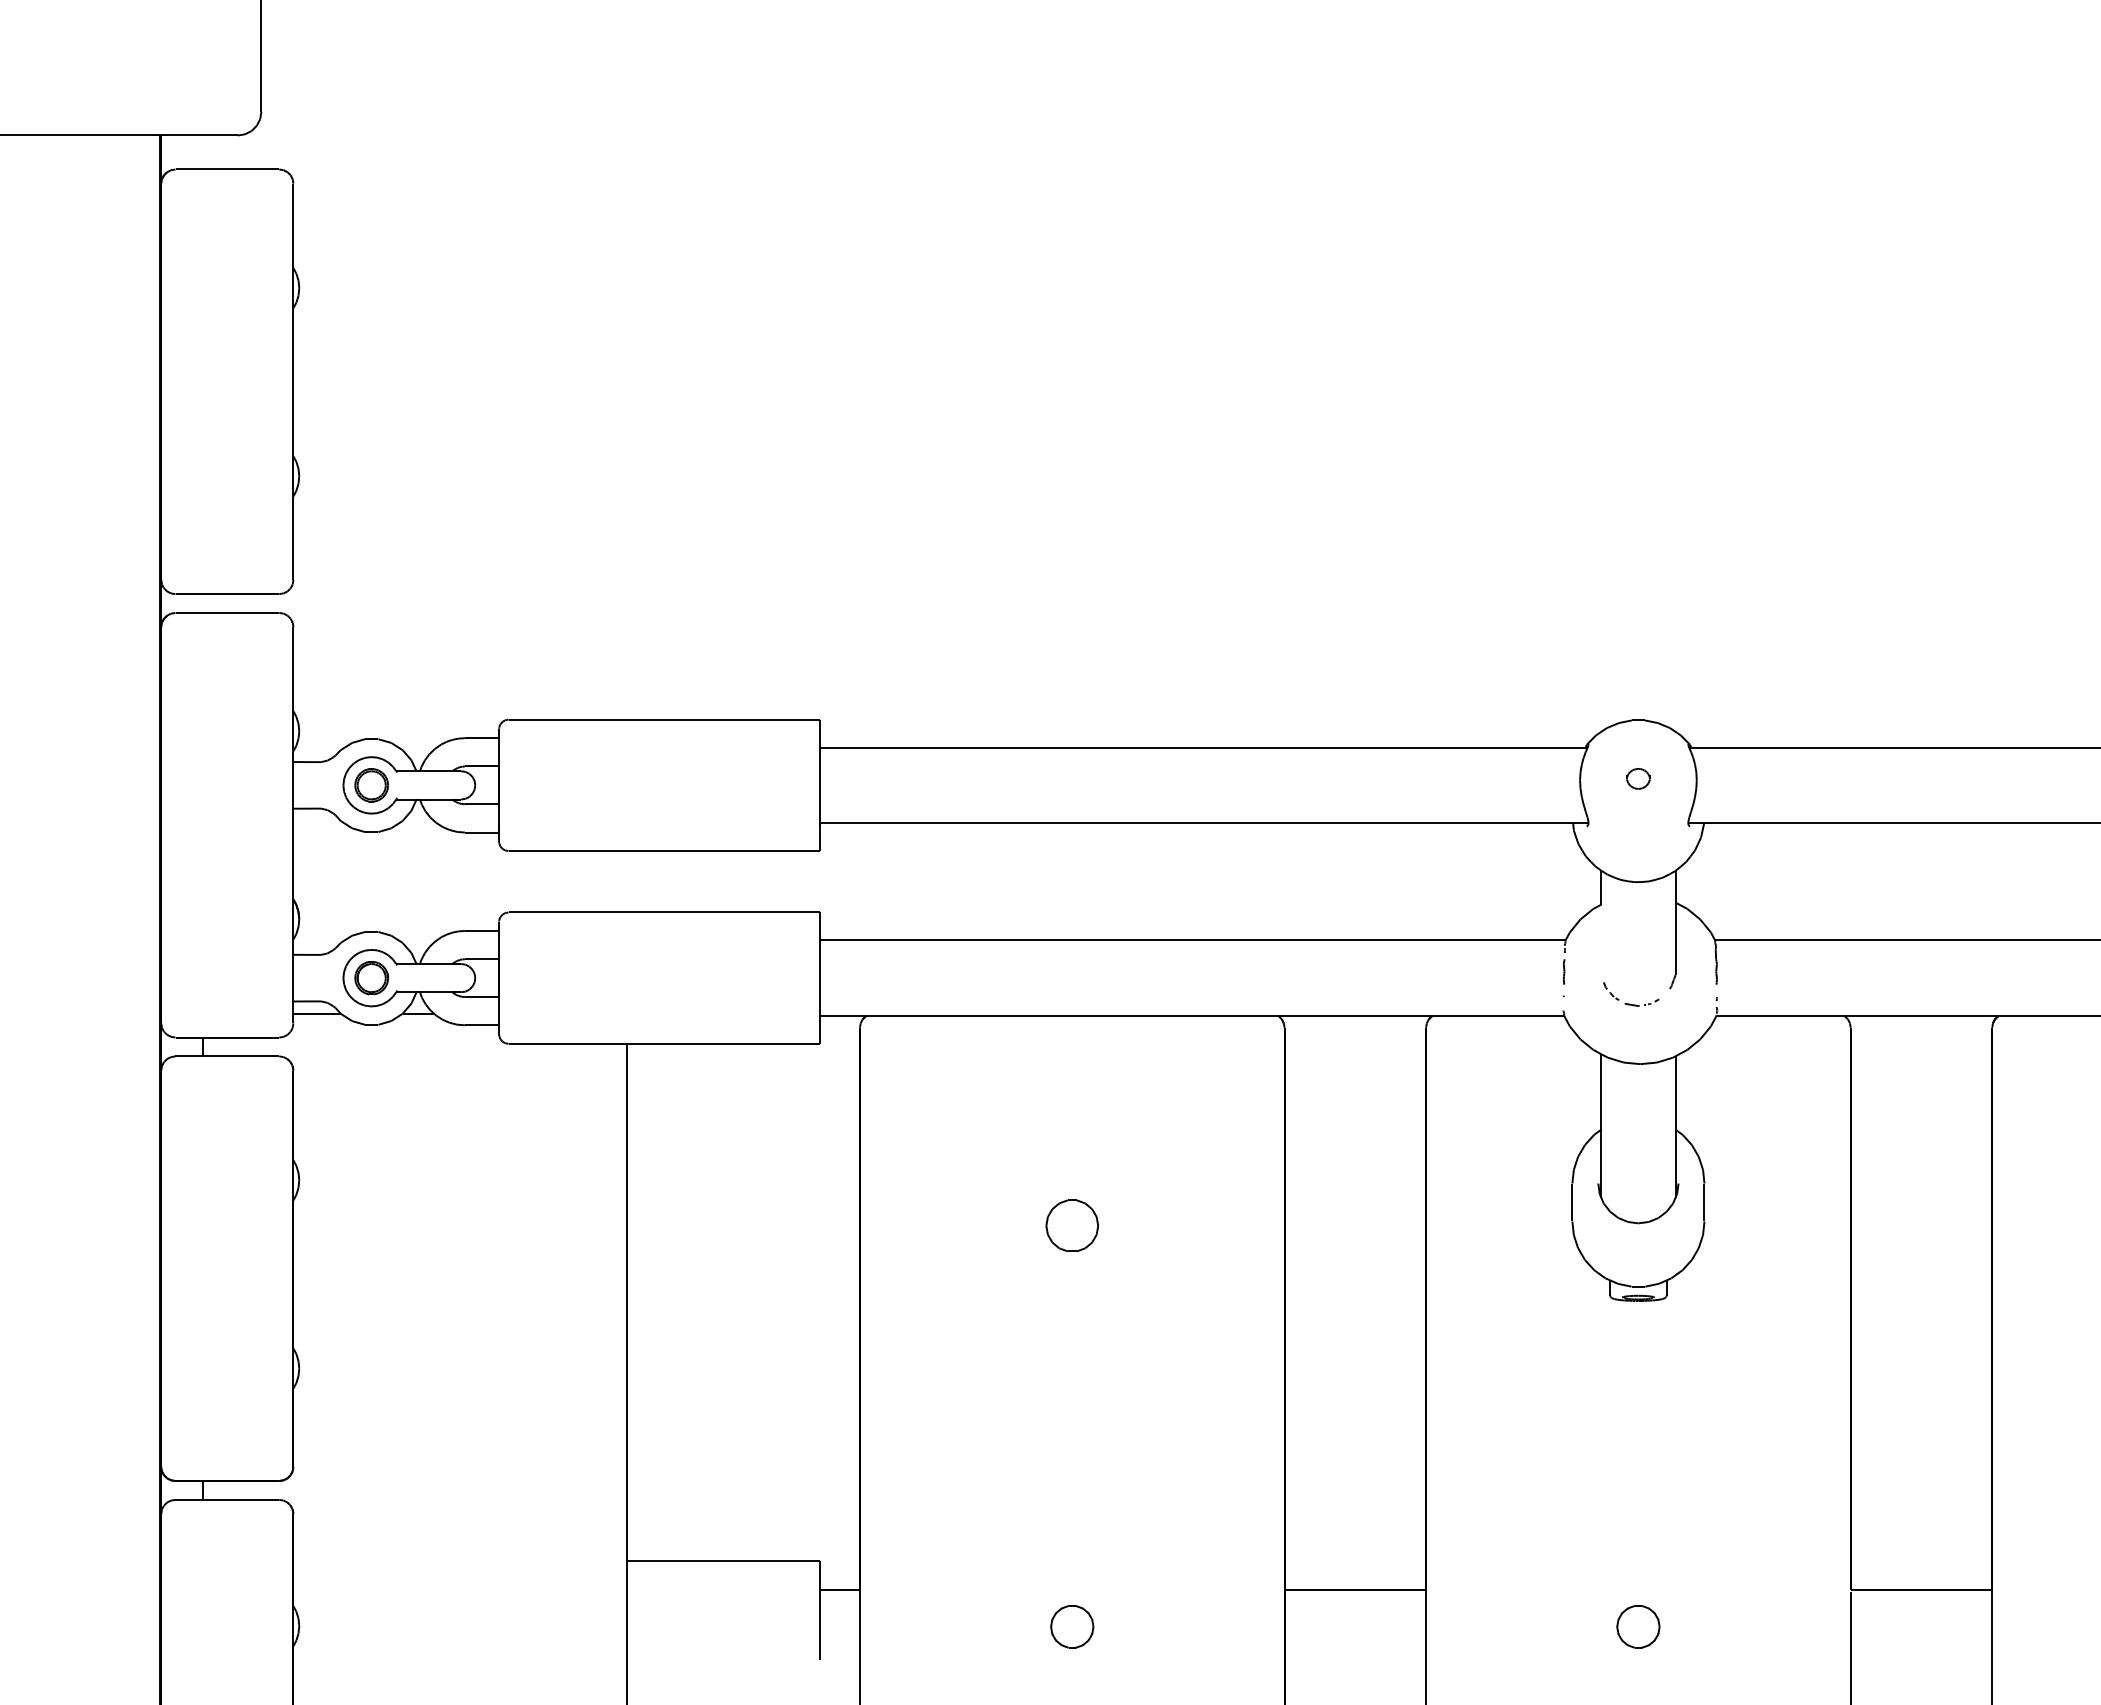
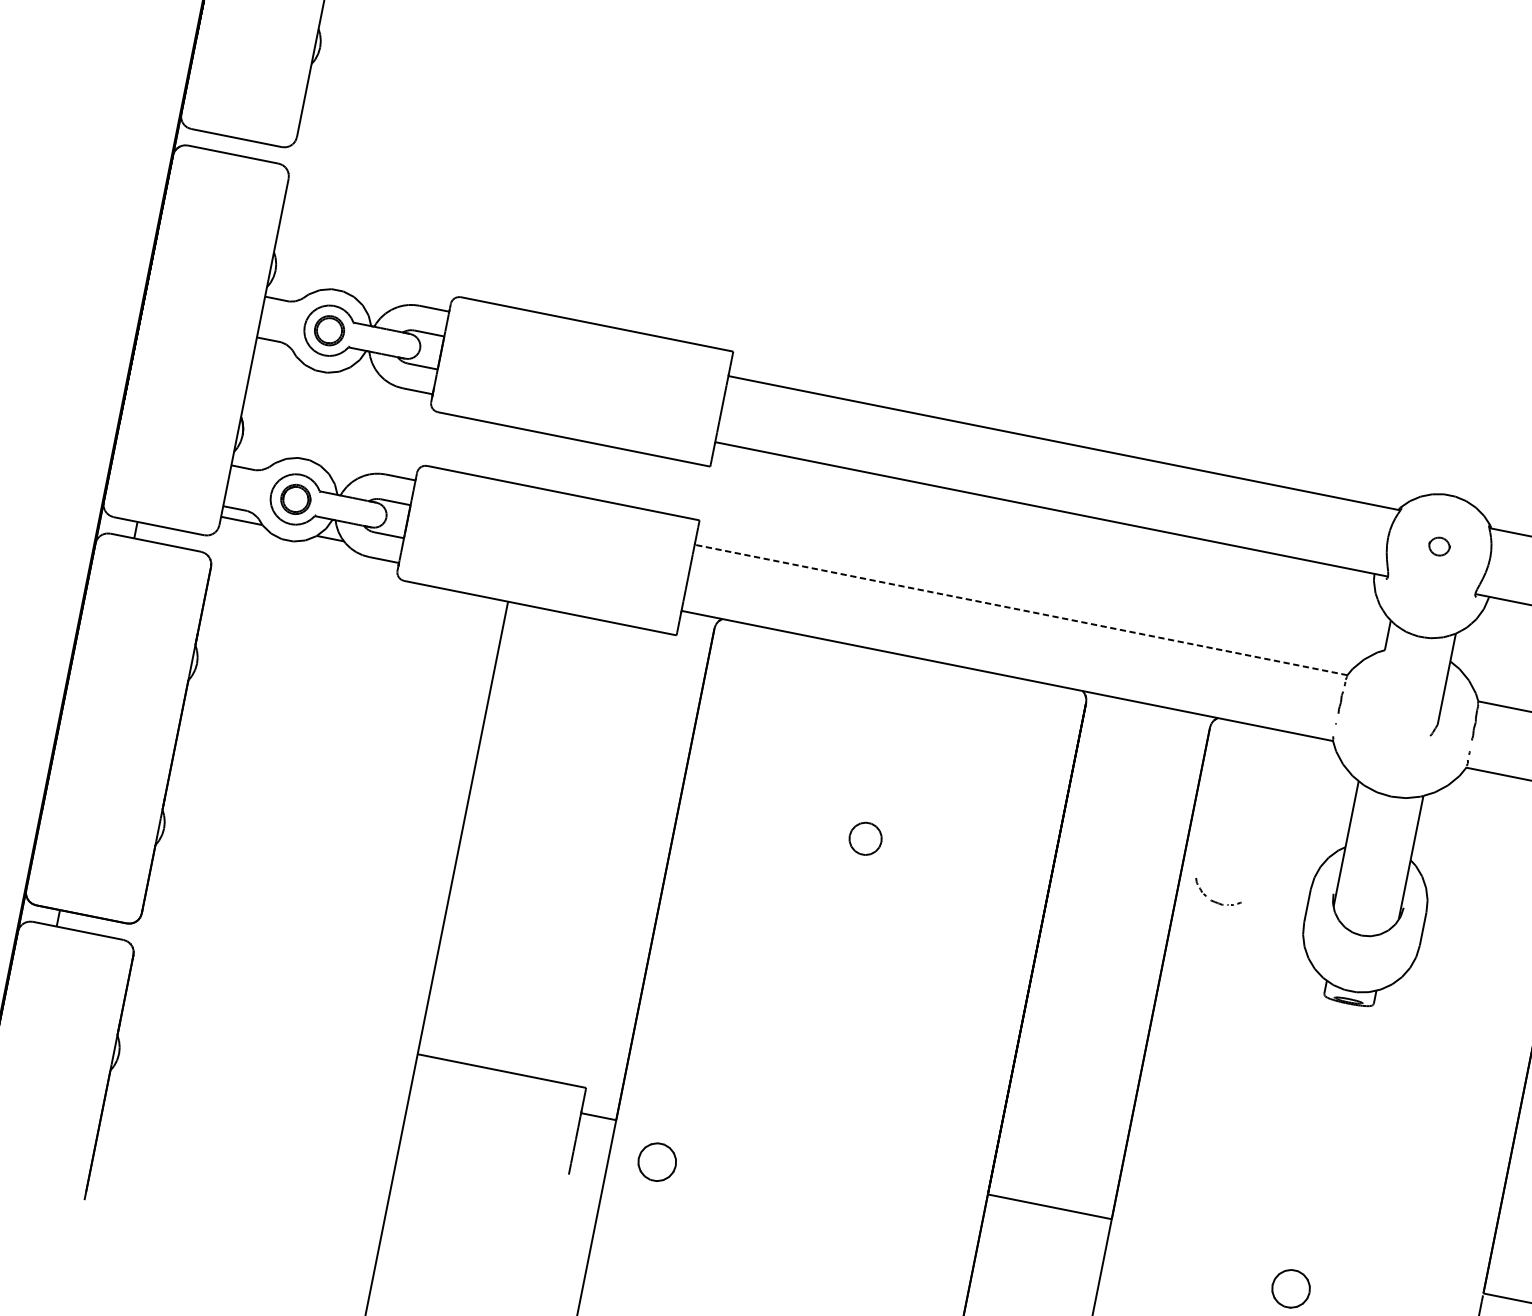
line: (1192, 940) -> (1020, 610), solid -> dashed
part: (1630, 1003) -> (1215, 901), moved
part: (1071, 1225) -> (865, 838), size x0.7
part: (1072, 1626) -> (657, 1161), moved

